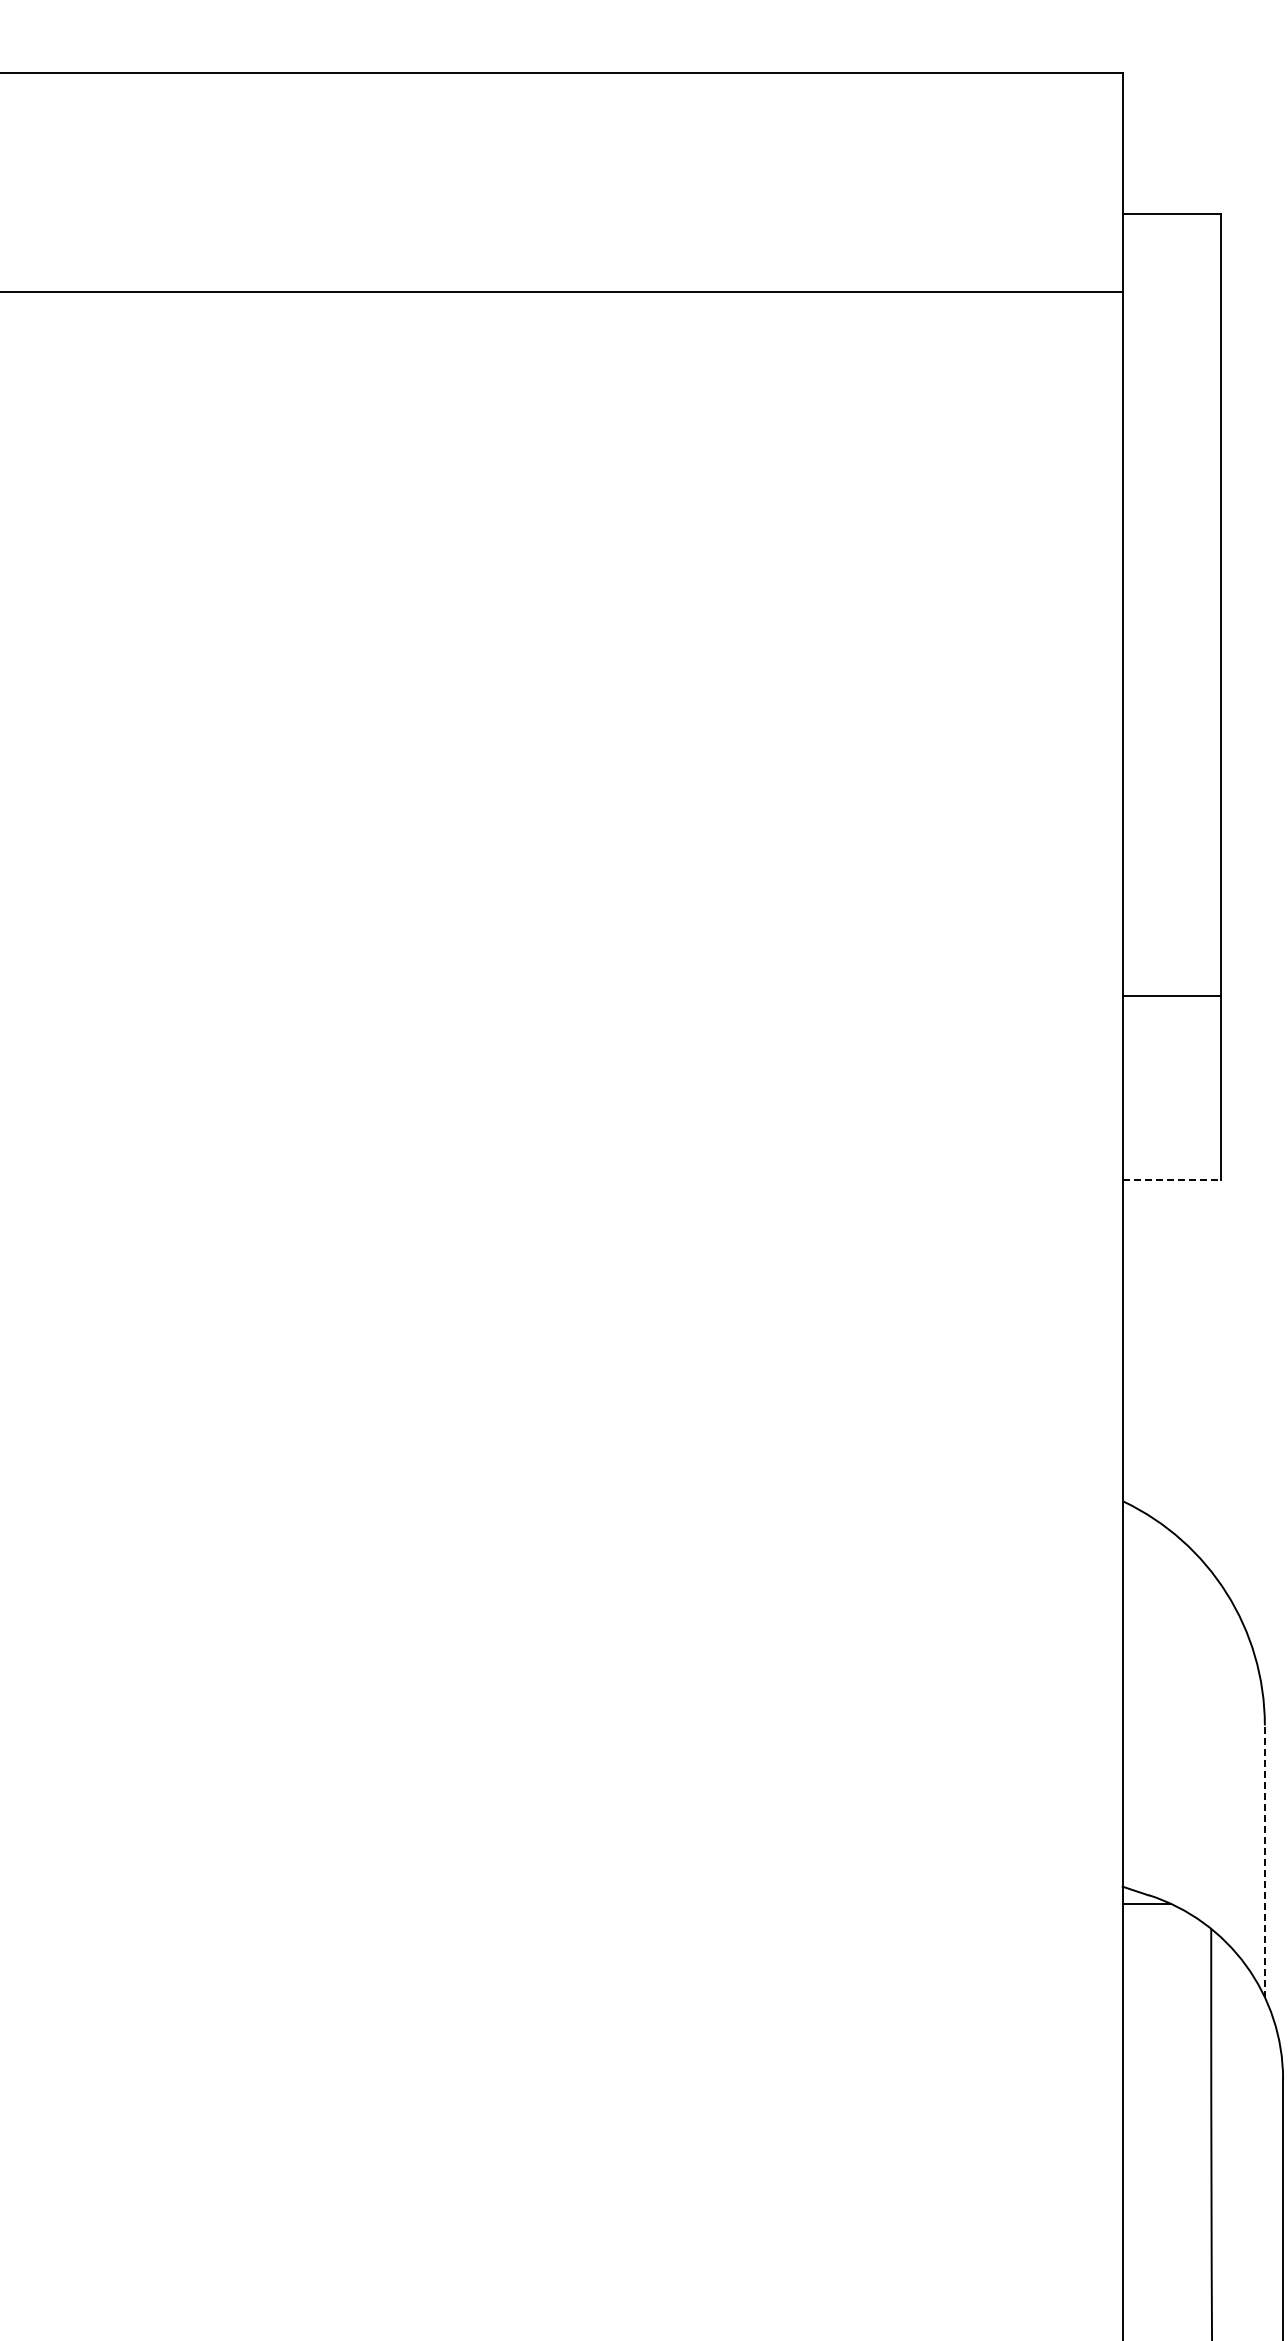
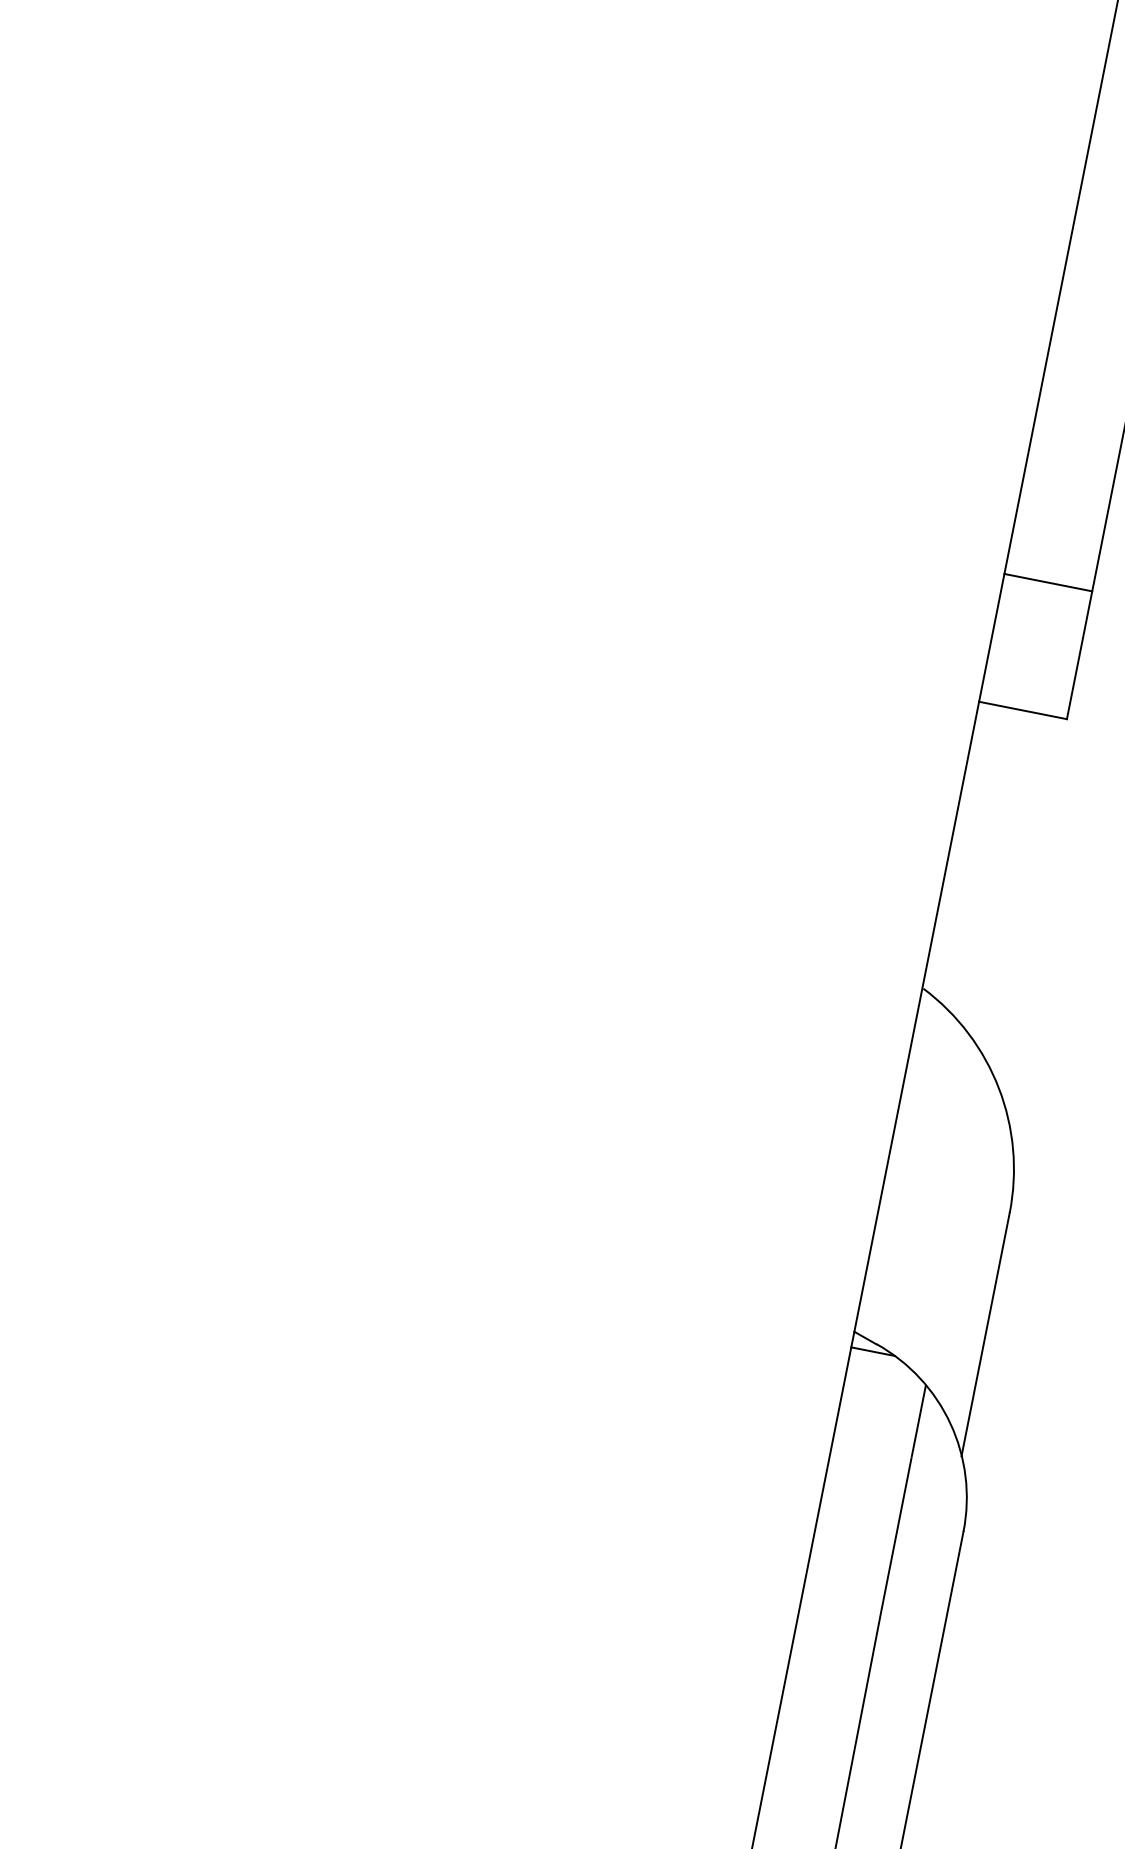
line: (1171, 995) -> (1048, 582), moved
line: (1172, 1180) -> (1023, 710), dashed -> solid
line: (1264, 1861) -> (985, 1334), dashed -> solid

